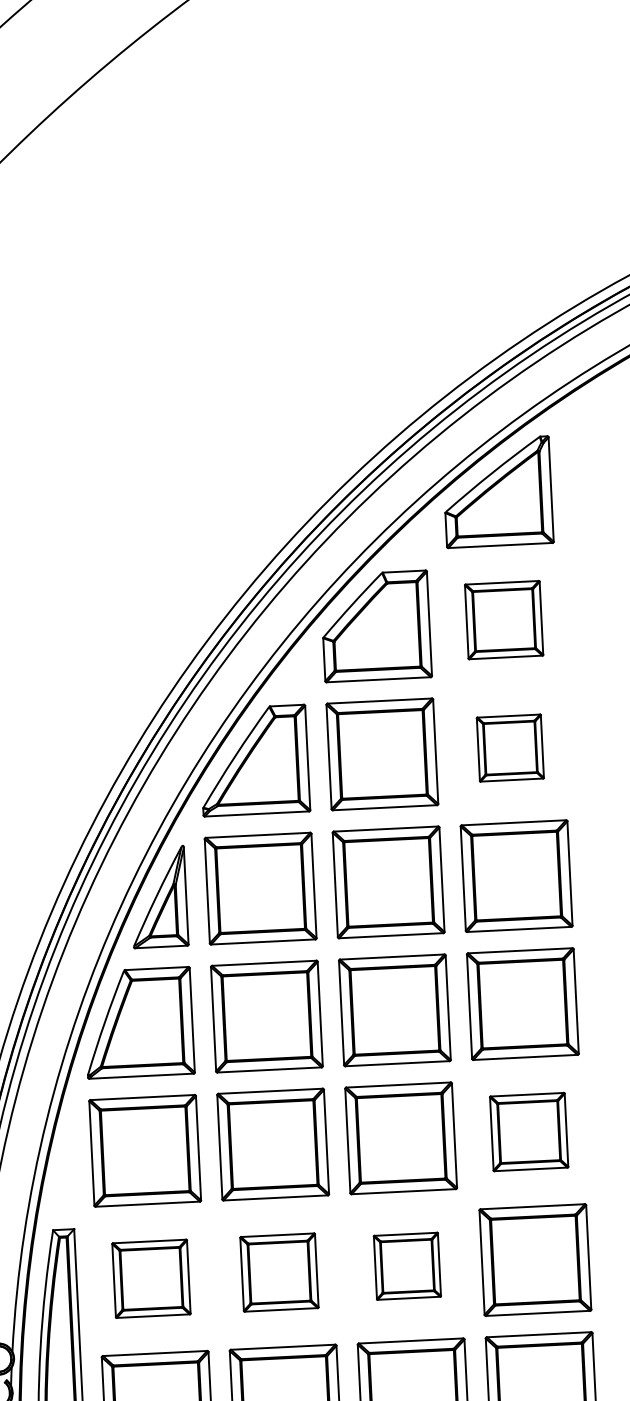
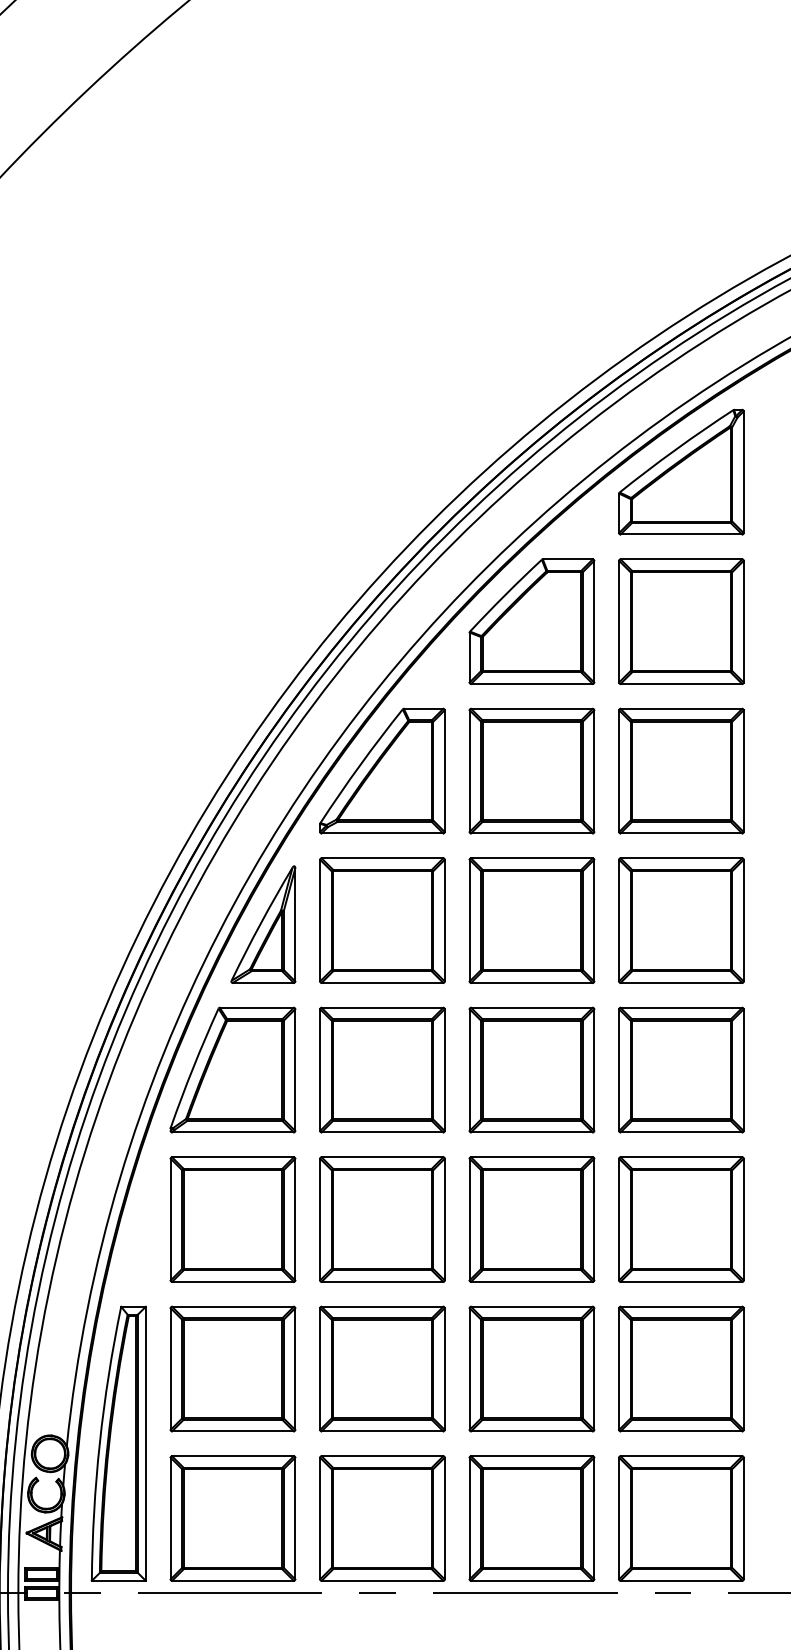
part: (504, 620) -> (681, 621), size x1.43
part: (510, 747) -> (681, 770), size x1.67
part: (529, 1132) -> (681, 1219), size x1.43
part: (407, 1265) -> (531, 1368), size x1.67
part: (279, 1272) -> (382, 1368), size x1.43
part: (151, 1278) -> (232, 1368), size x1.43

